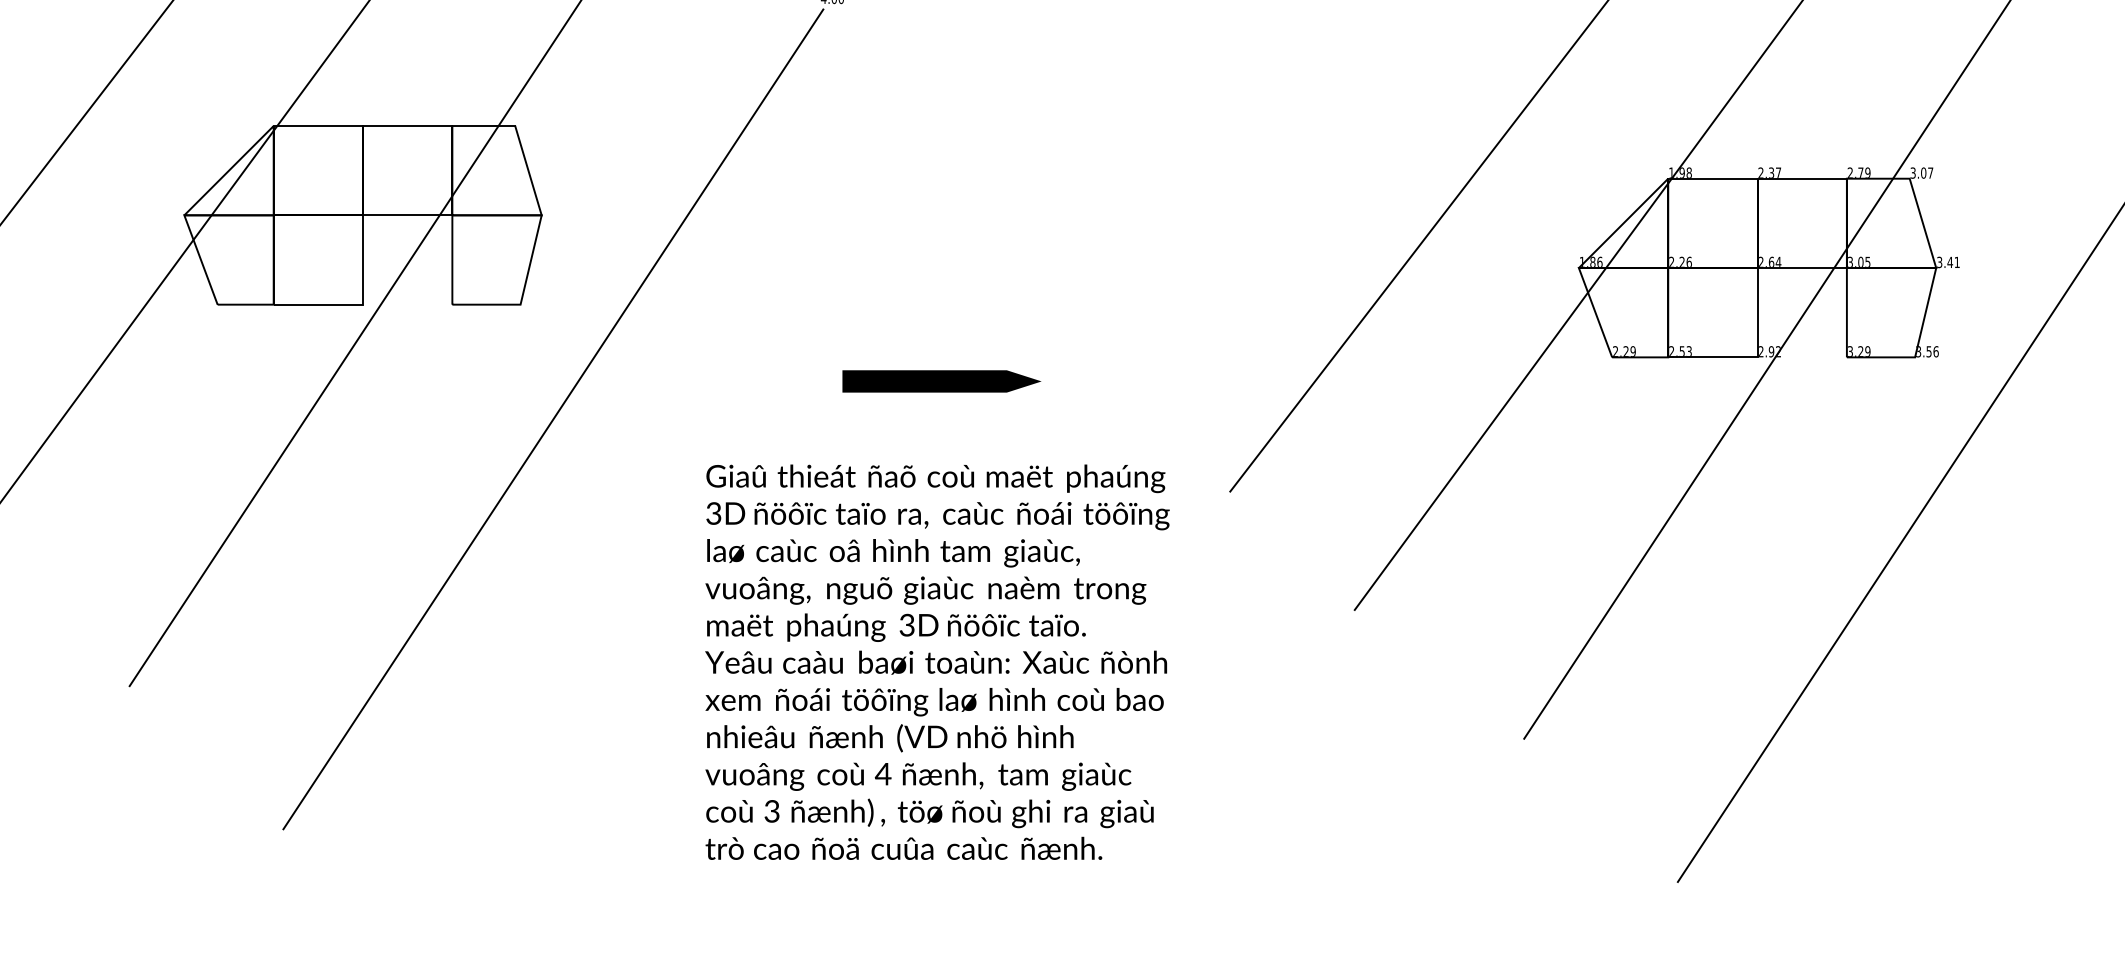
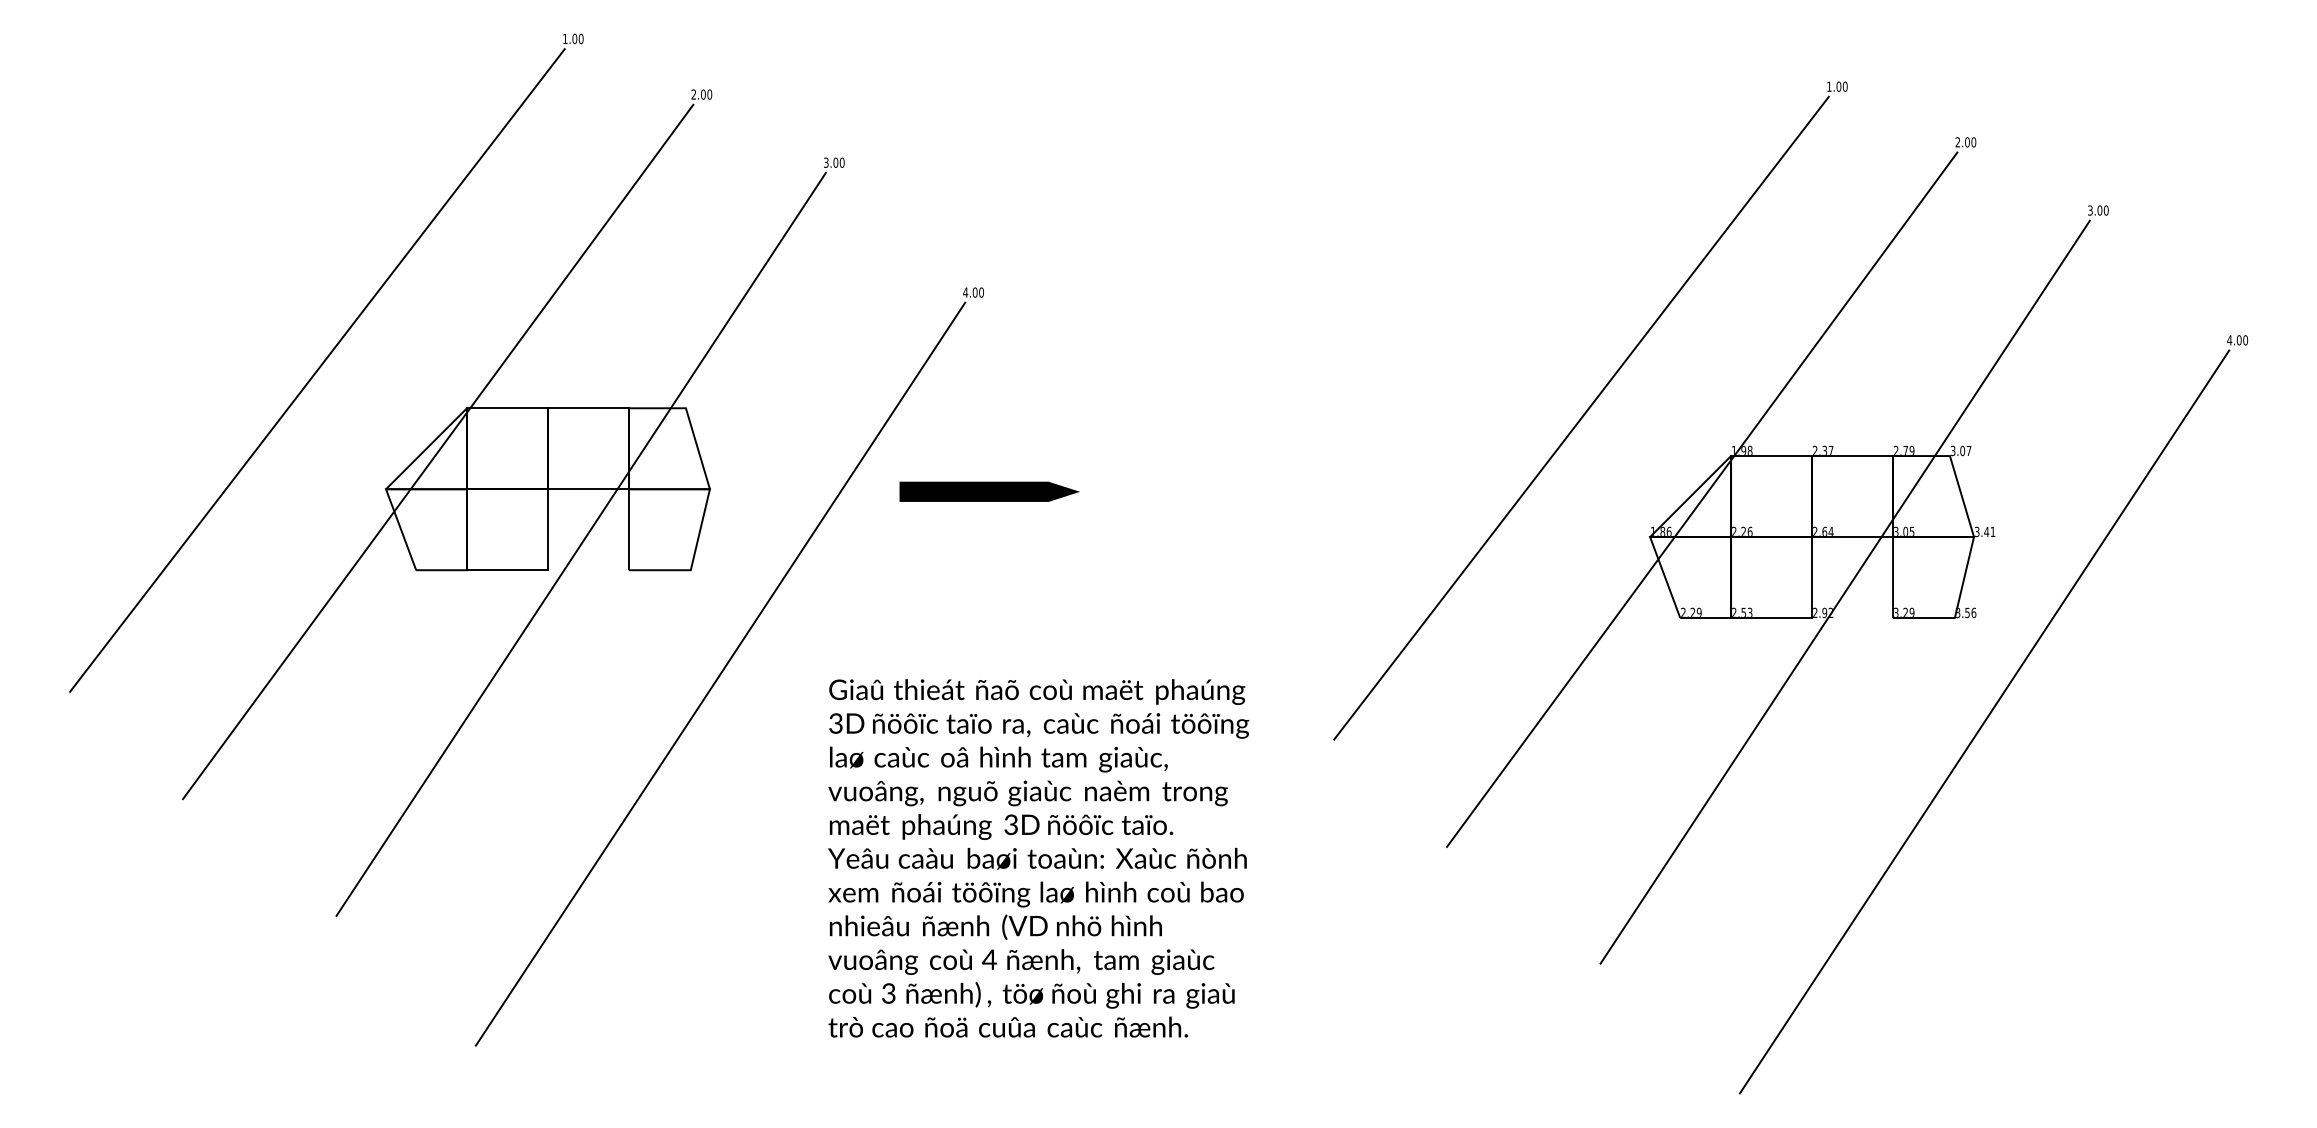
line: (941, 381) -> (989, 491), moved
text: (937, 662) -> (1038, 858), moved

